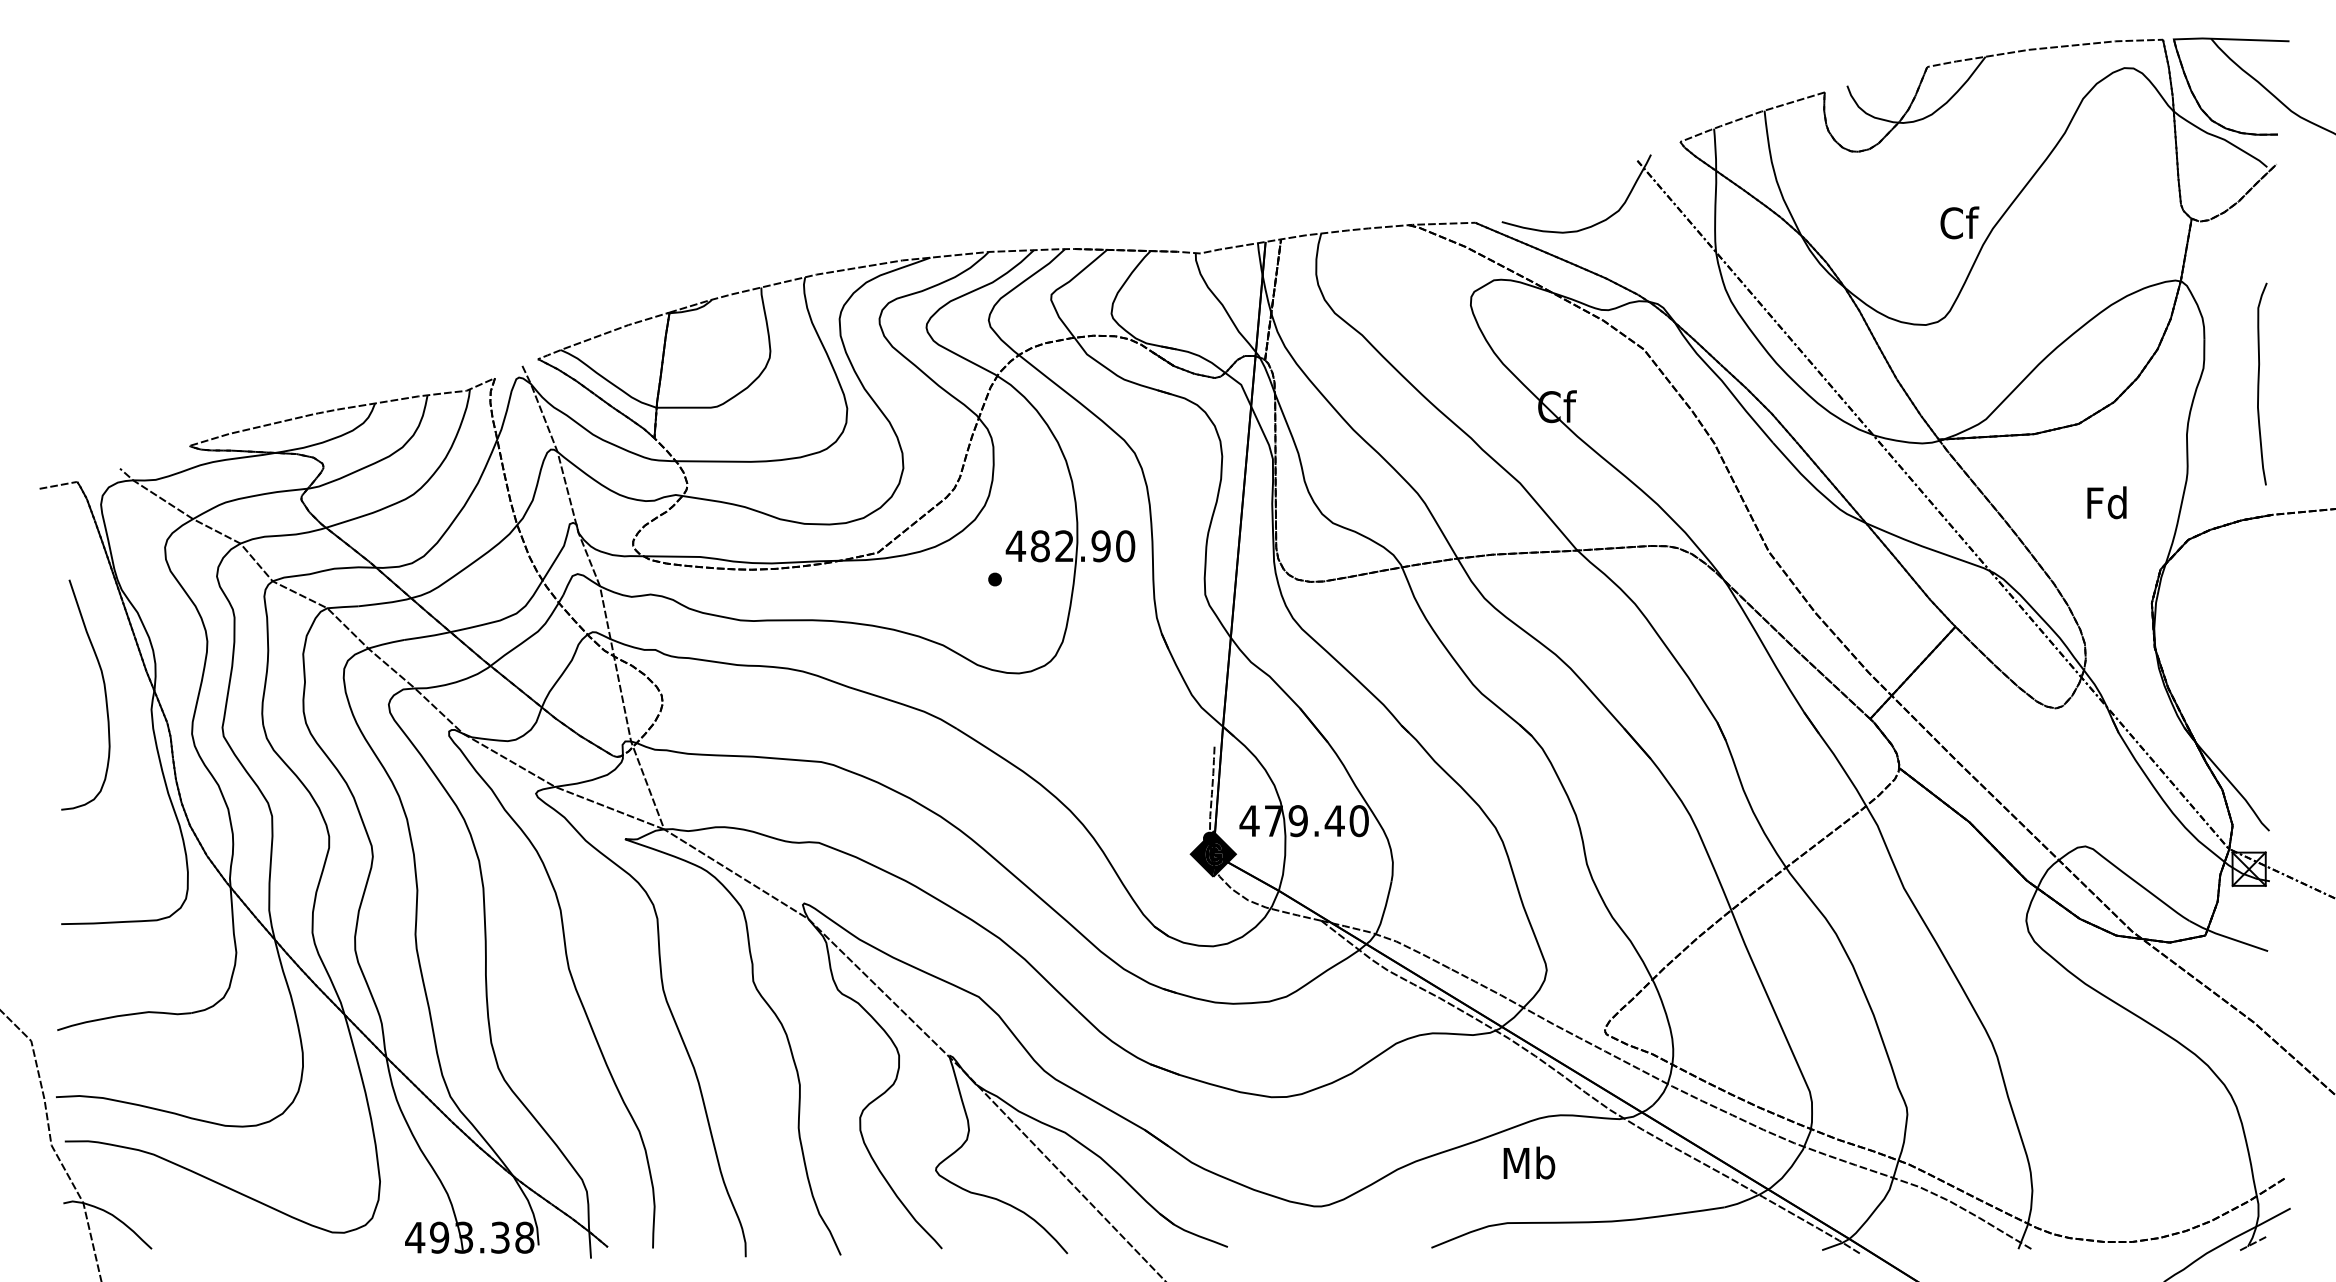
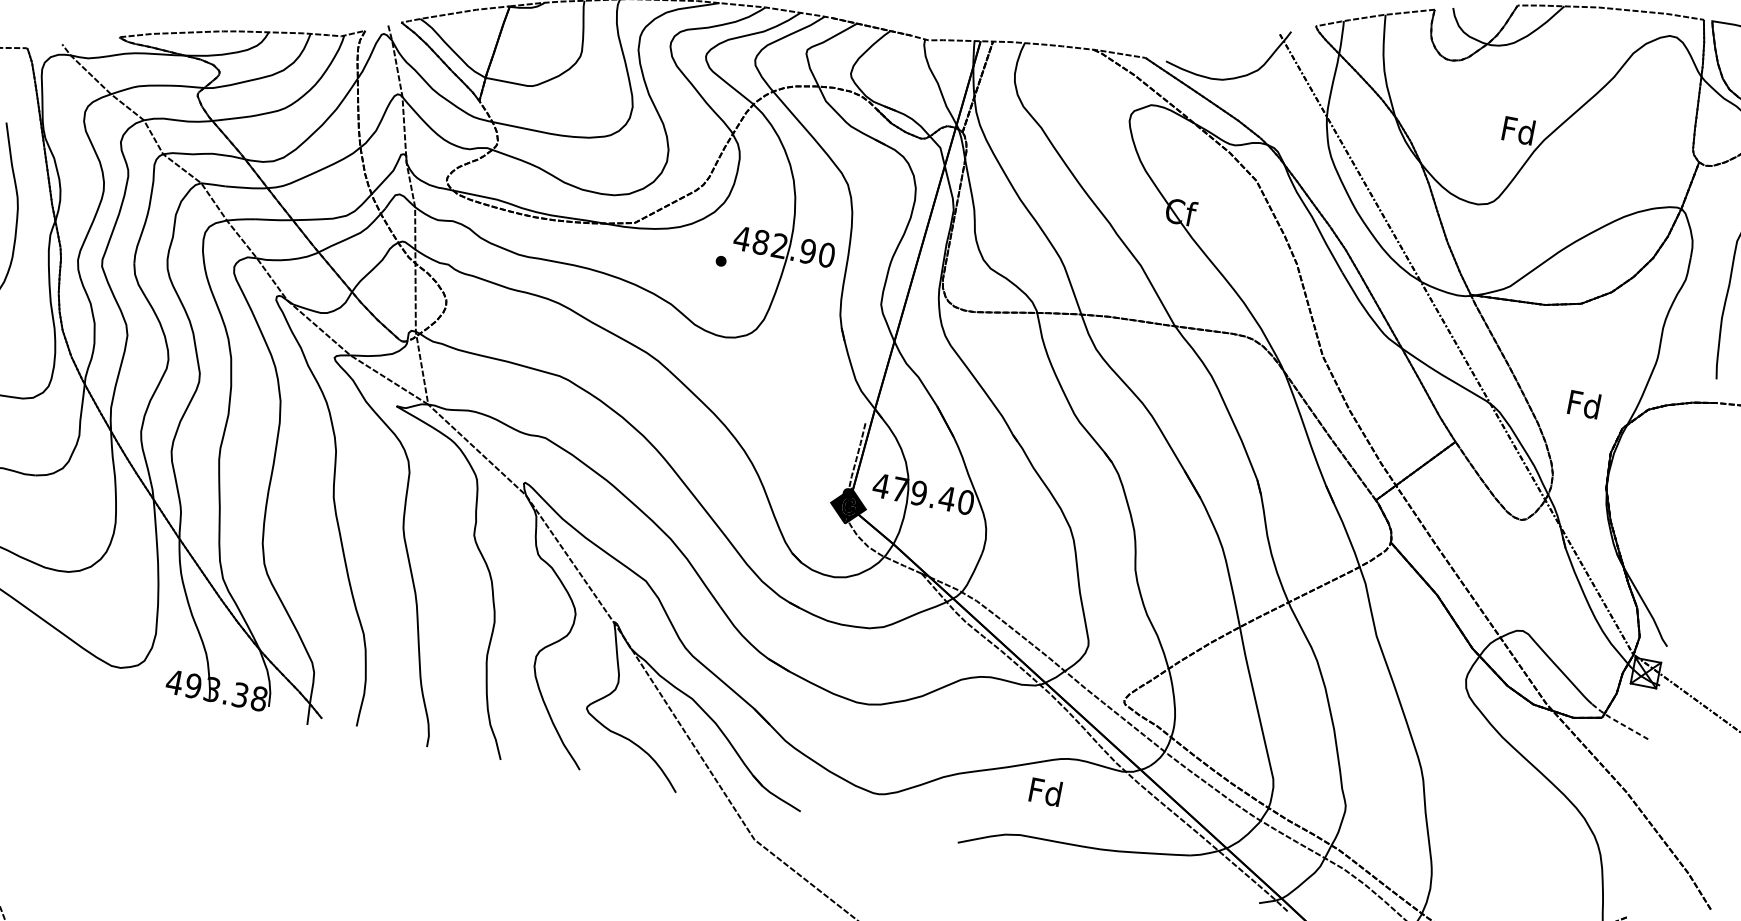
text: (1959, 222) -> (1519, 130), Cf -> Fd
text: (2106, 502) -> (1583, 404), moved
line: (2226, 937) -> (1618, 722), solid -> dashed
text: (1529, 1162) -> (1046, 791), Mb -> Fd

